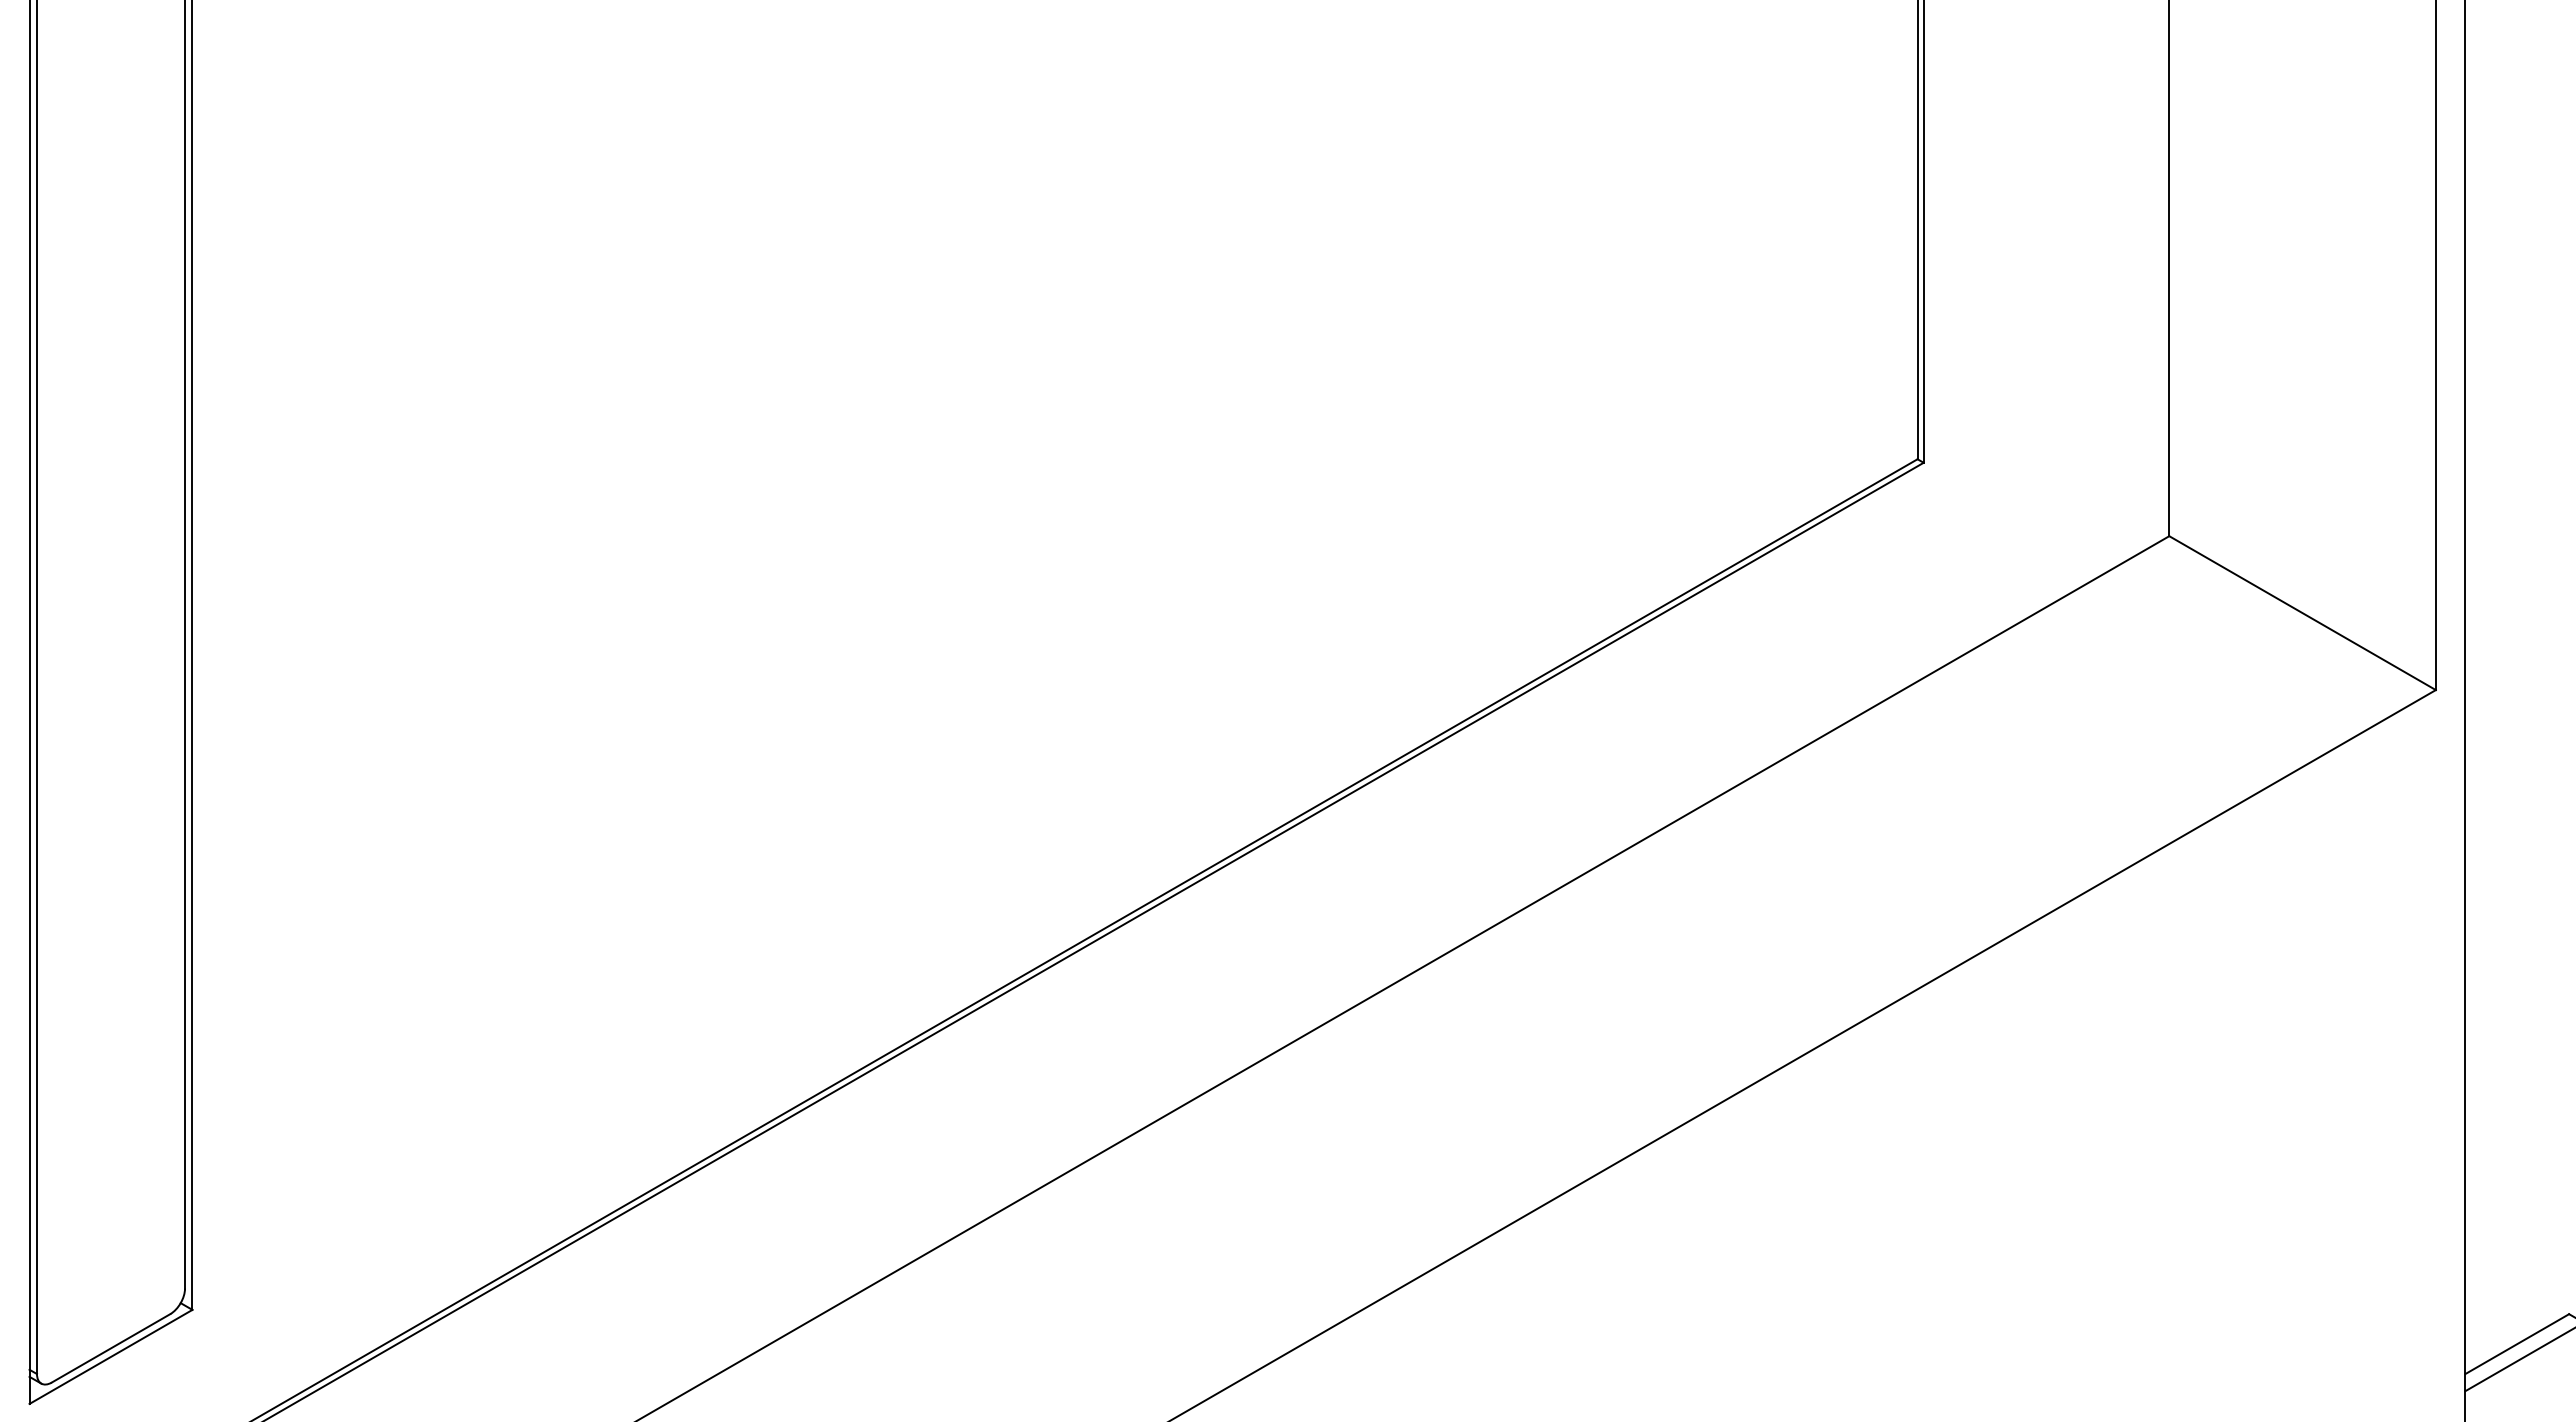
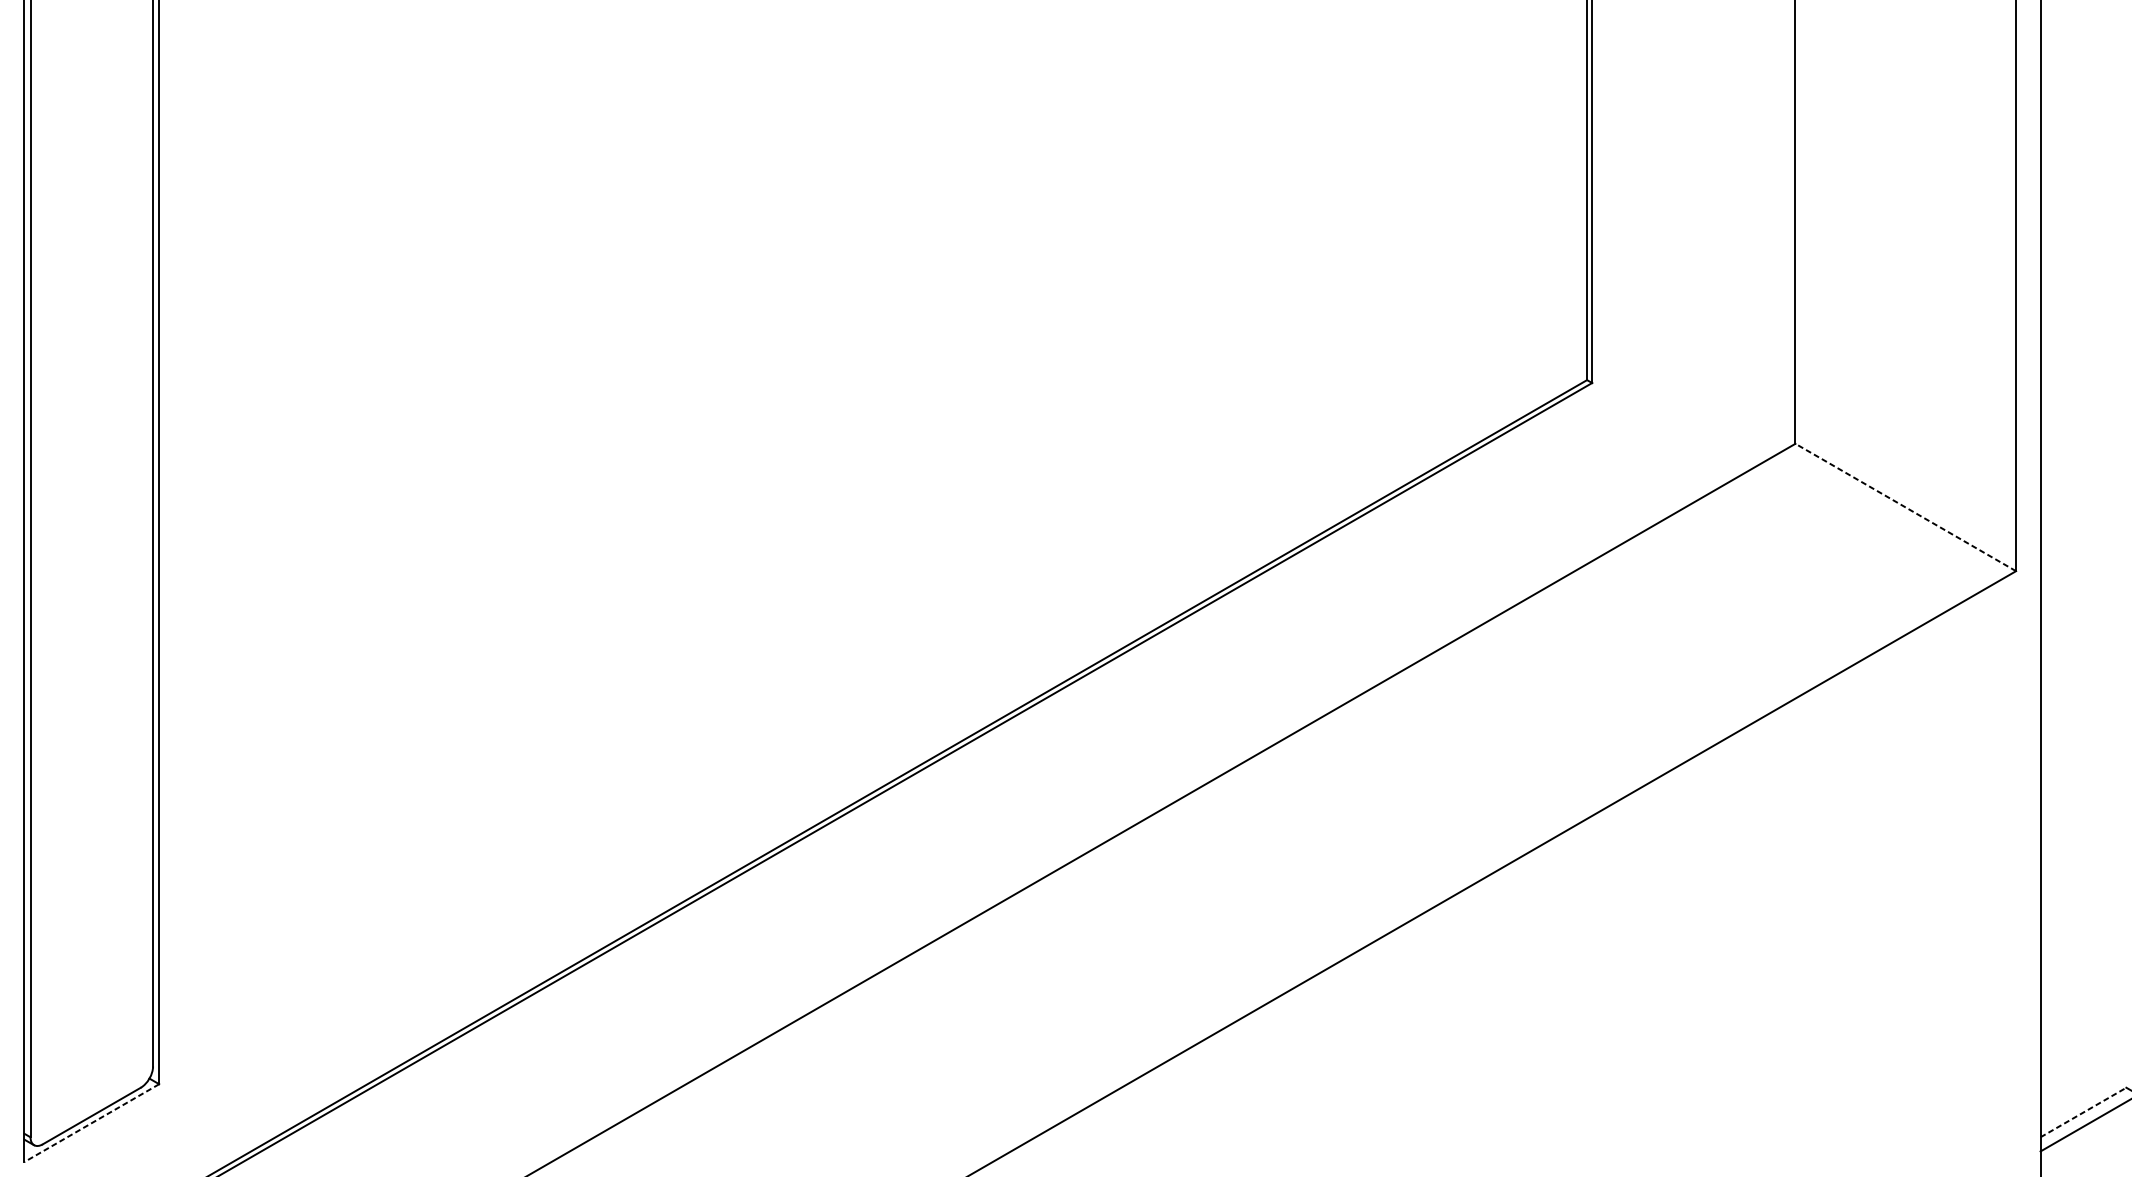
line: (2302, 613) -> (1905, 507), solid -> dashed
line: (2517, 1344) -> (2083, 1112), solid -> dashed
line: (110, 1357) -> (91, 1123), solid -> dashed

